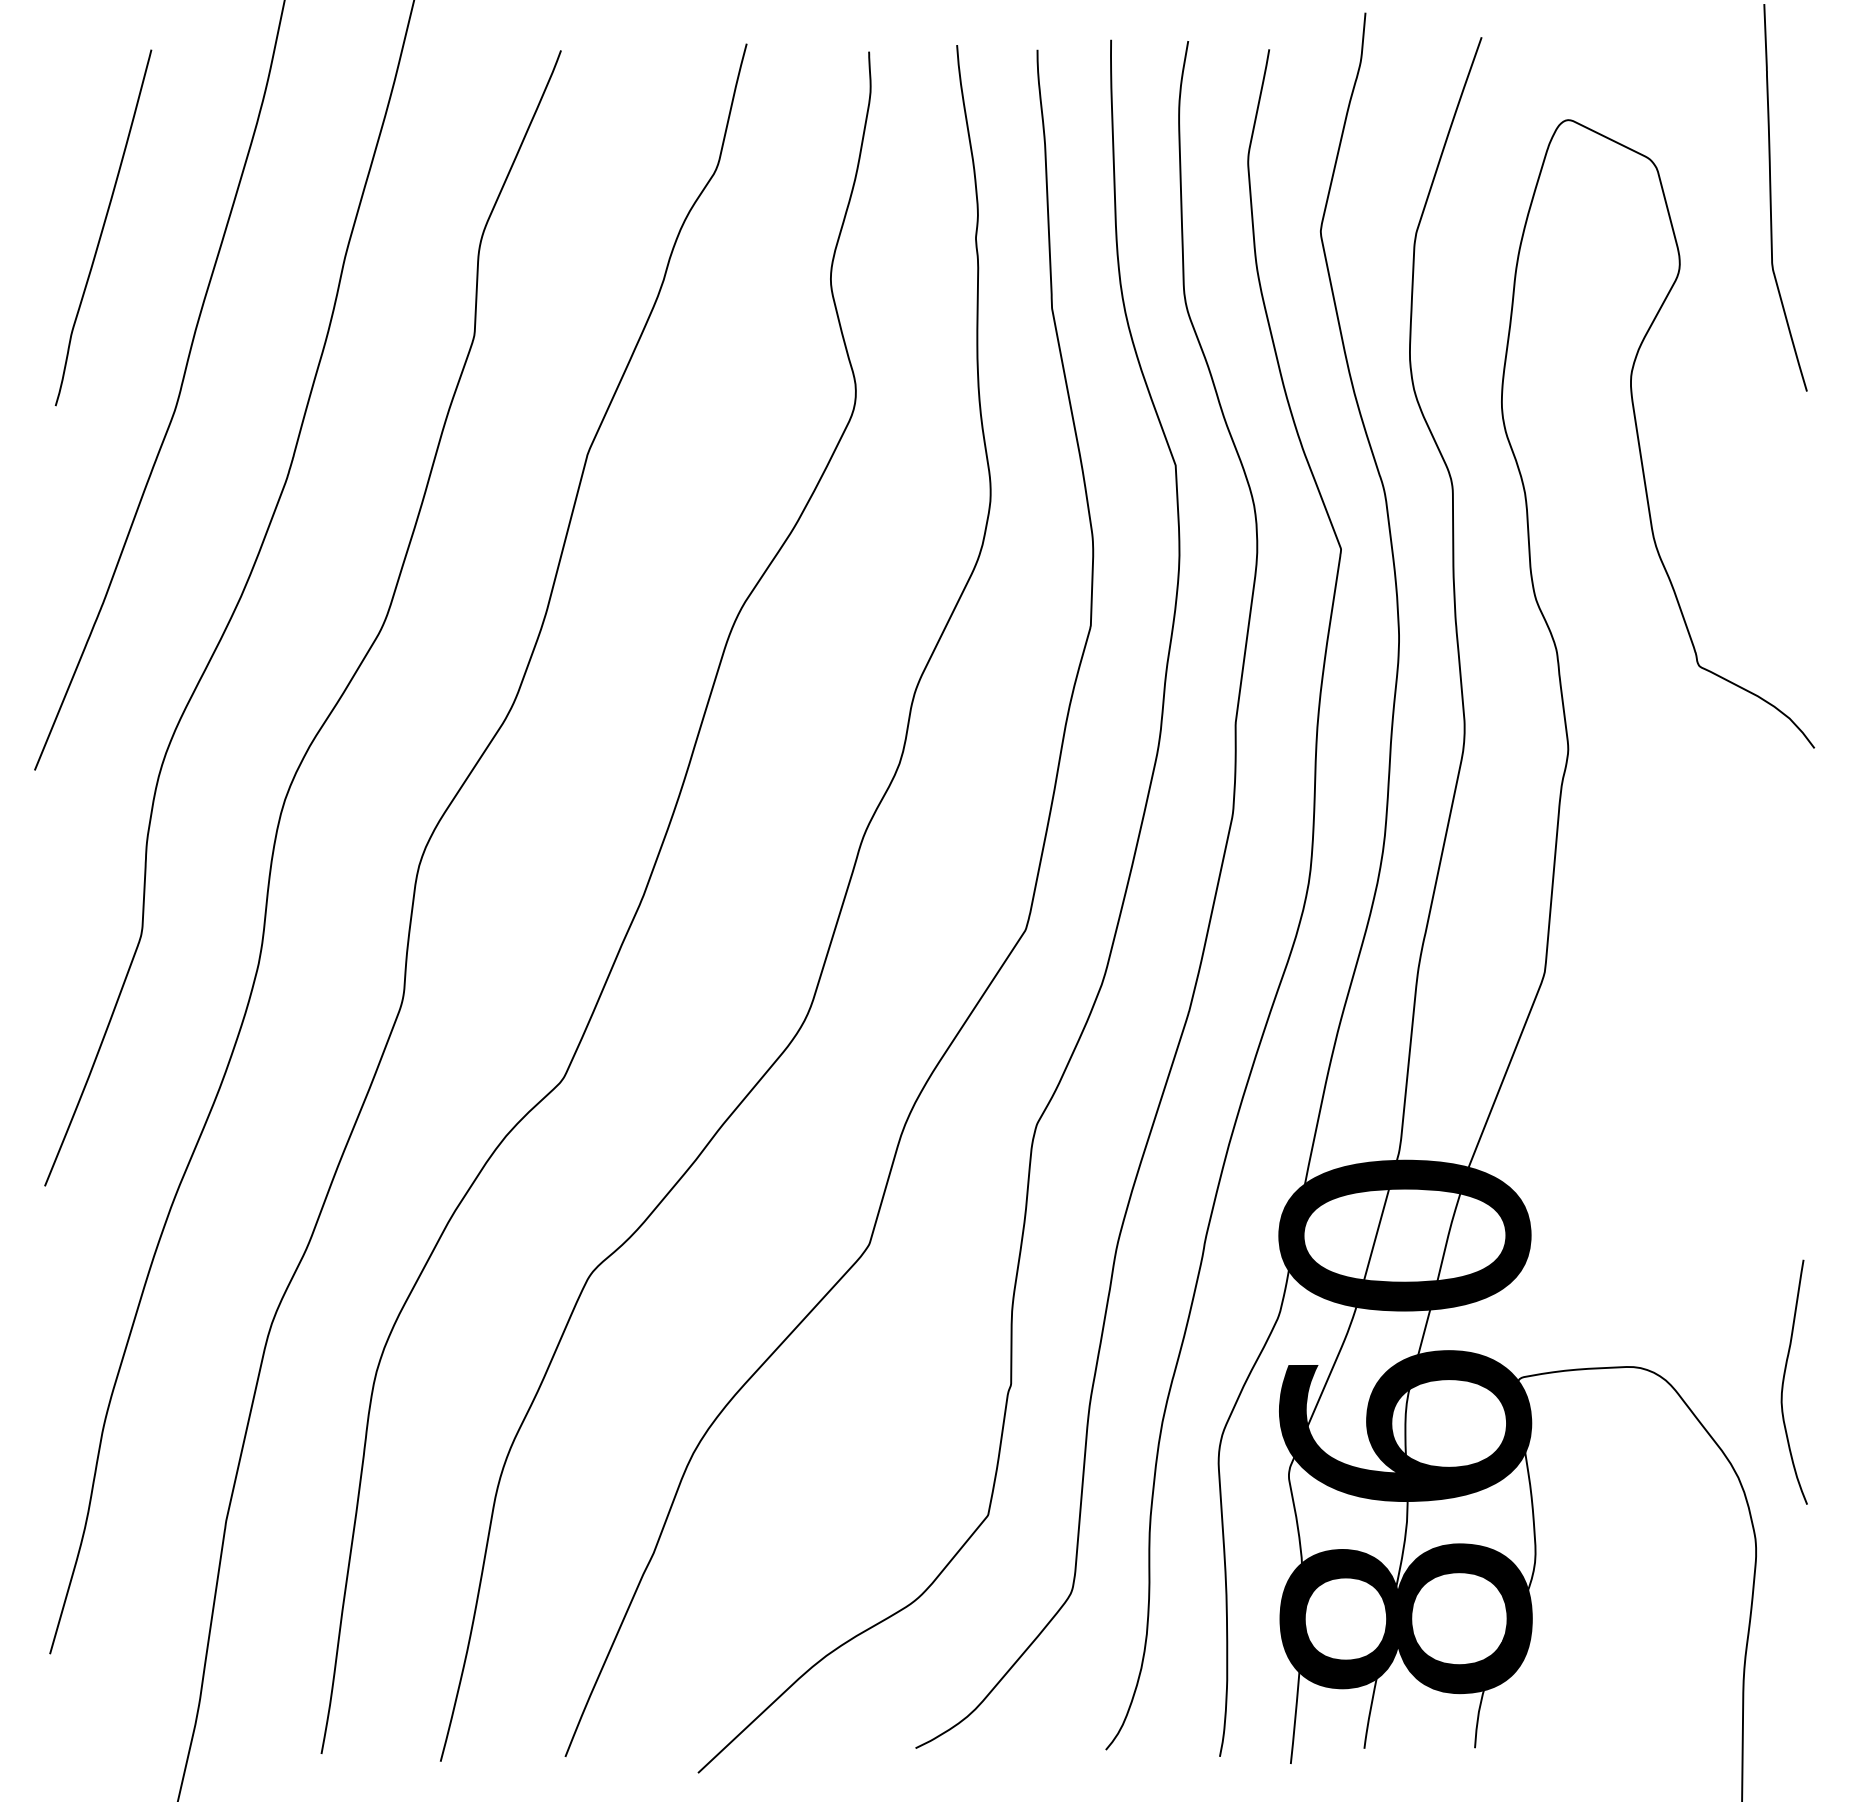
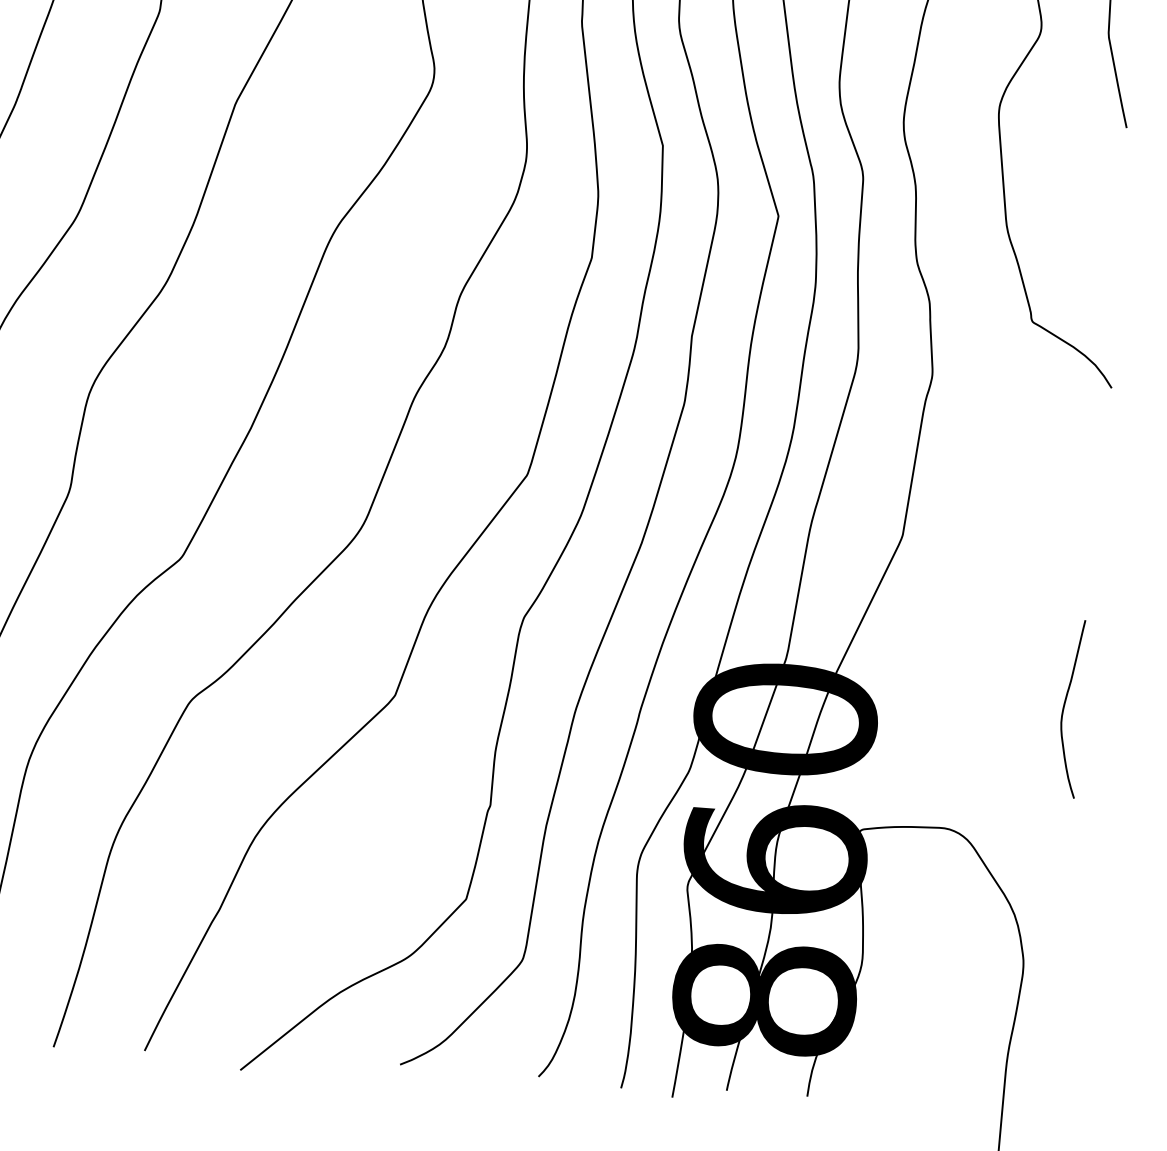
curve: (1784, 1381) -> (1064, 707), moved

